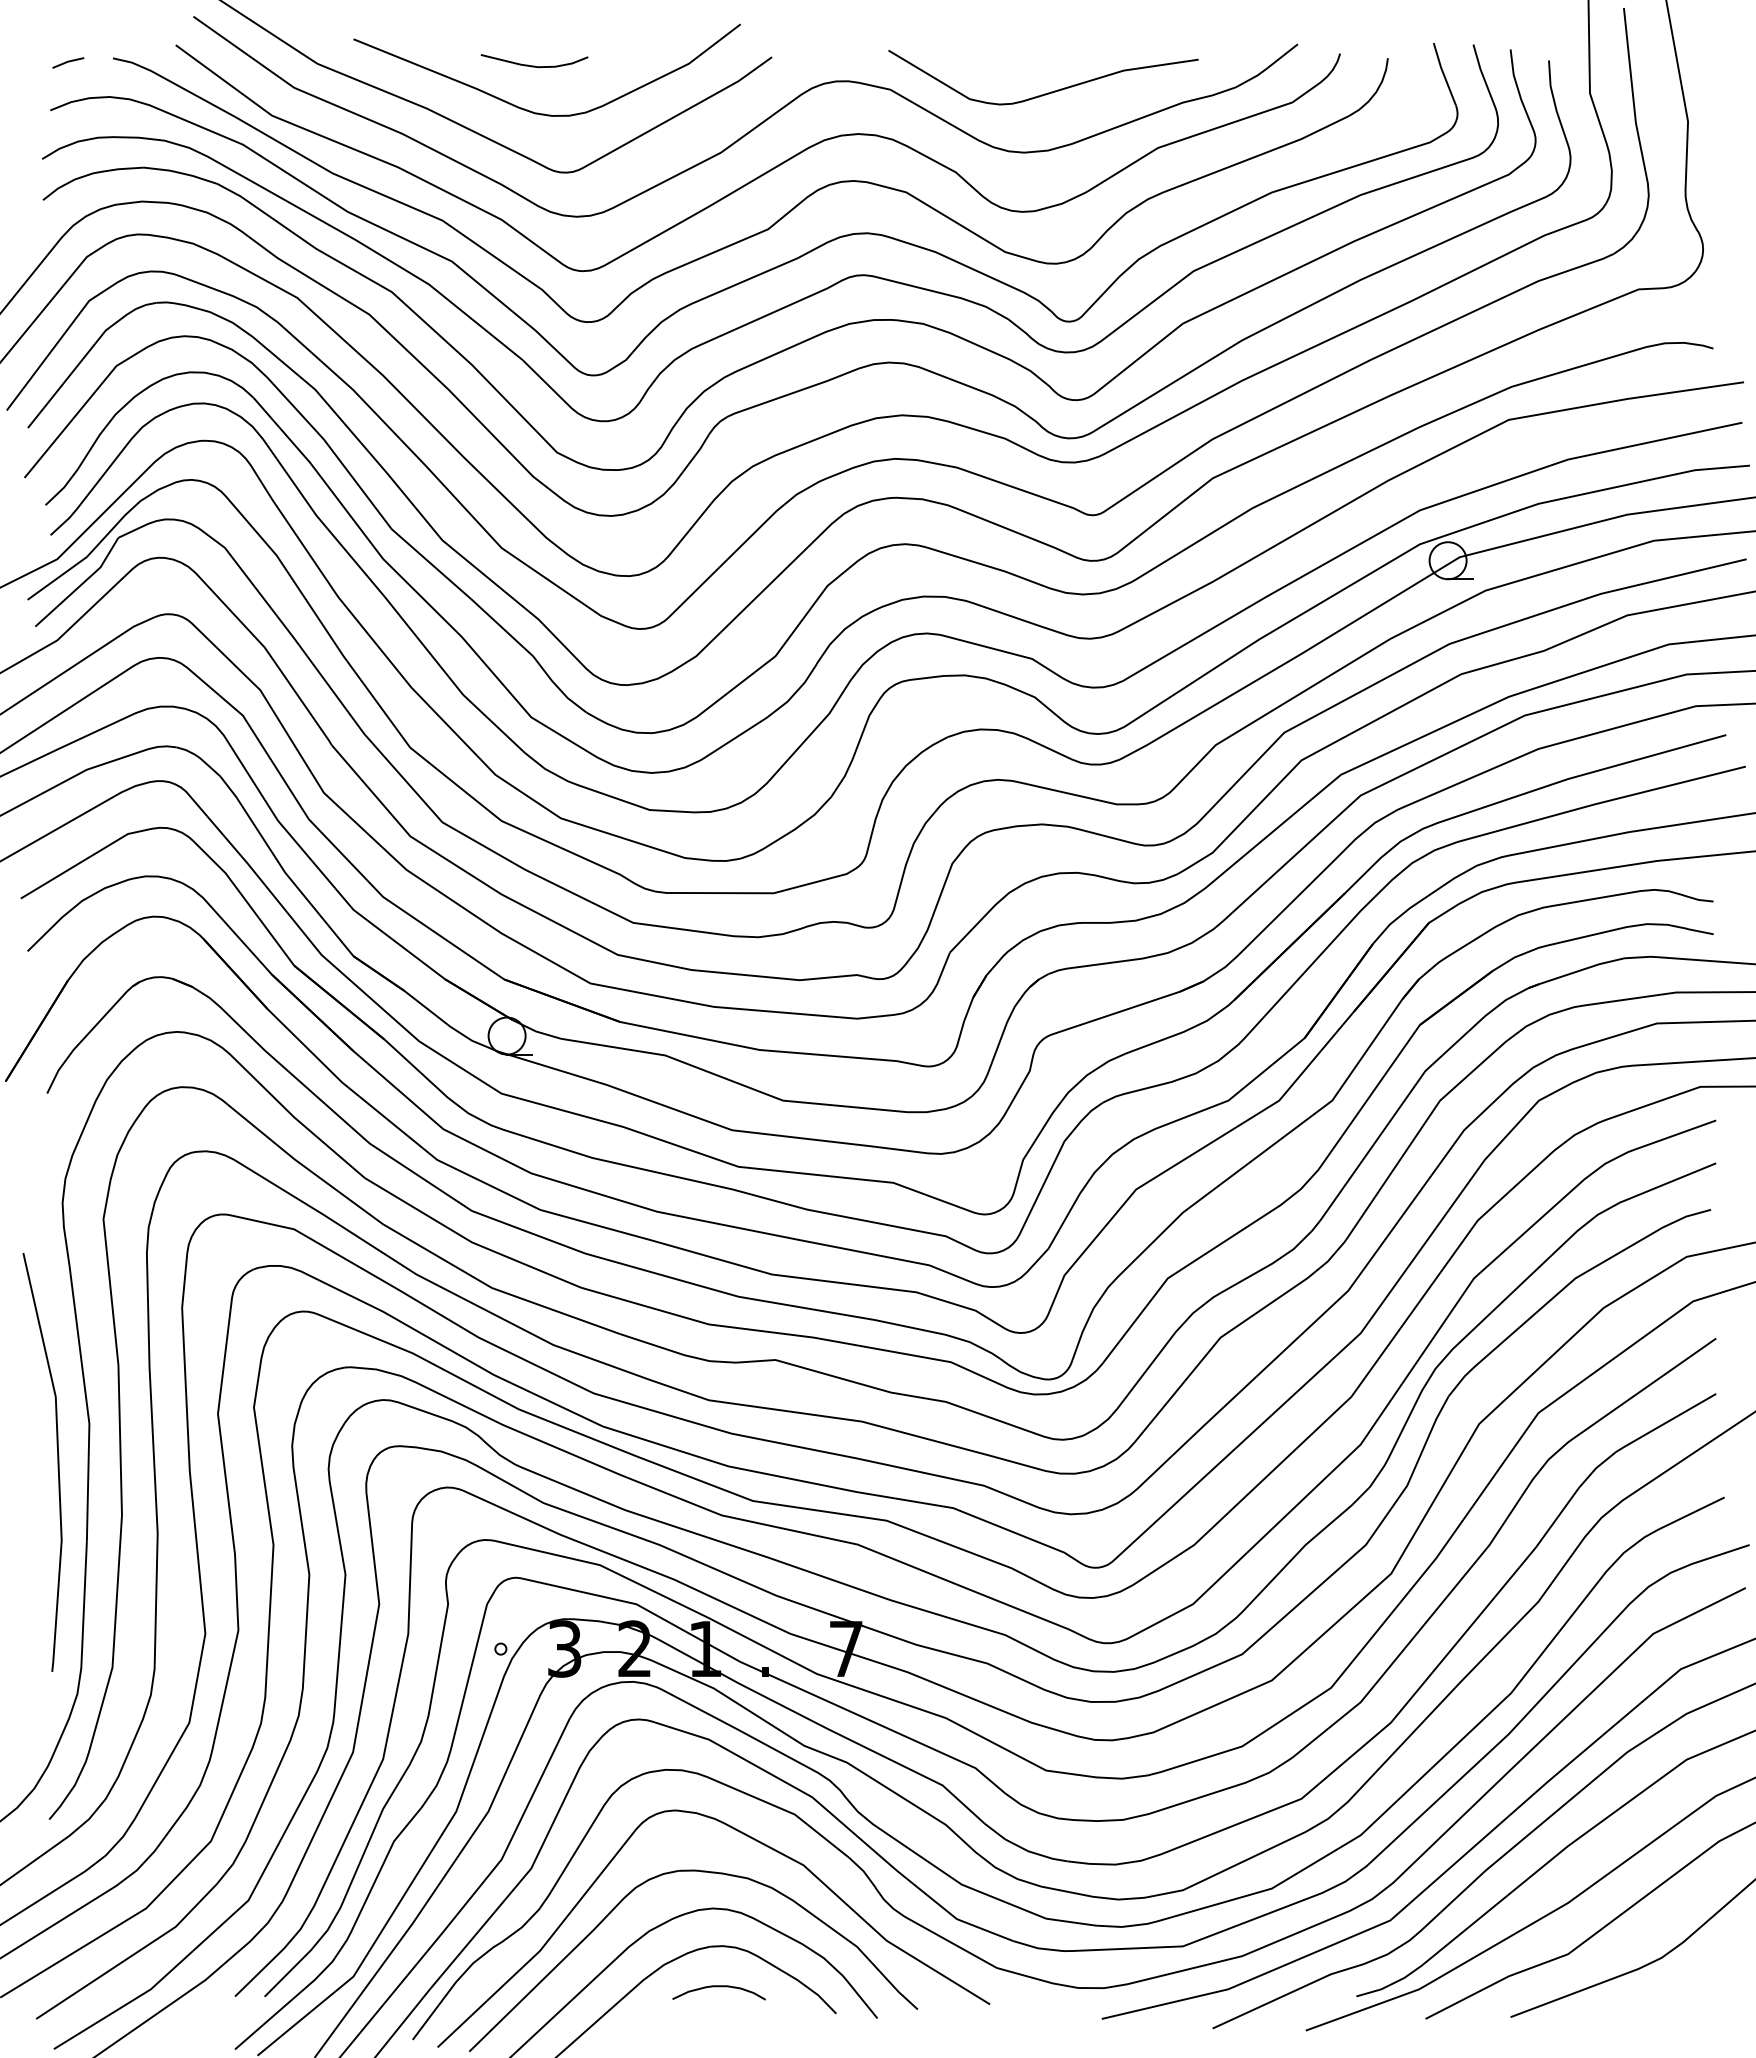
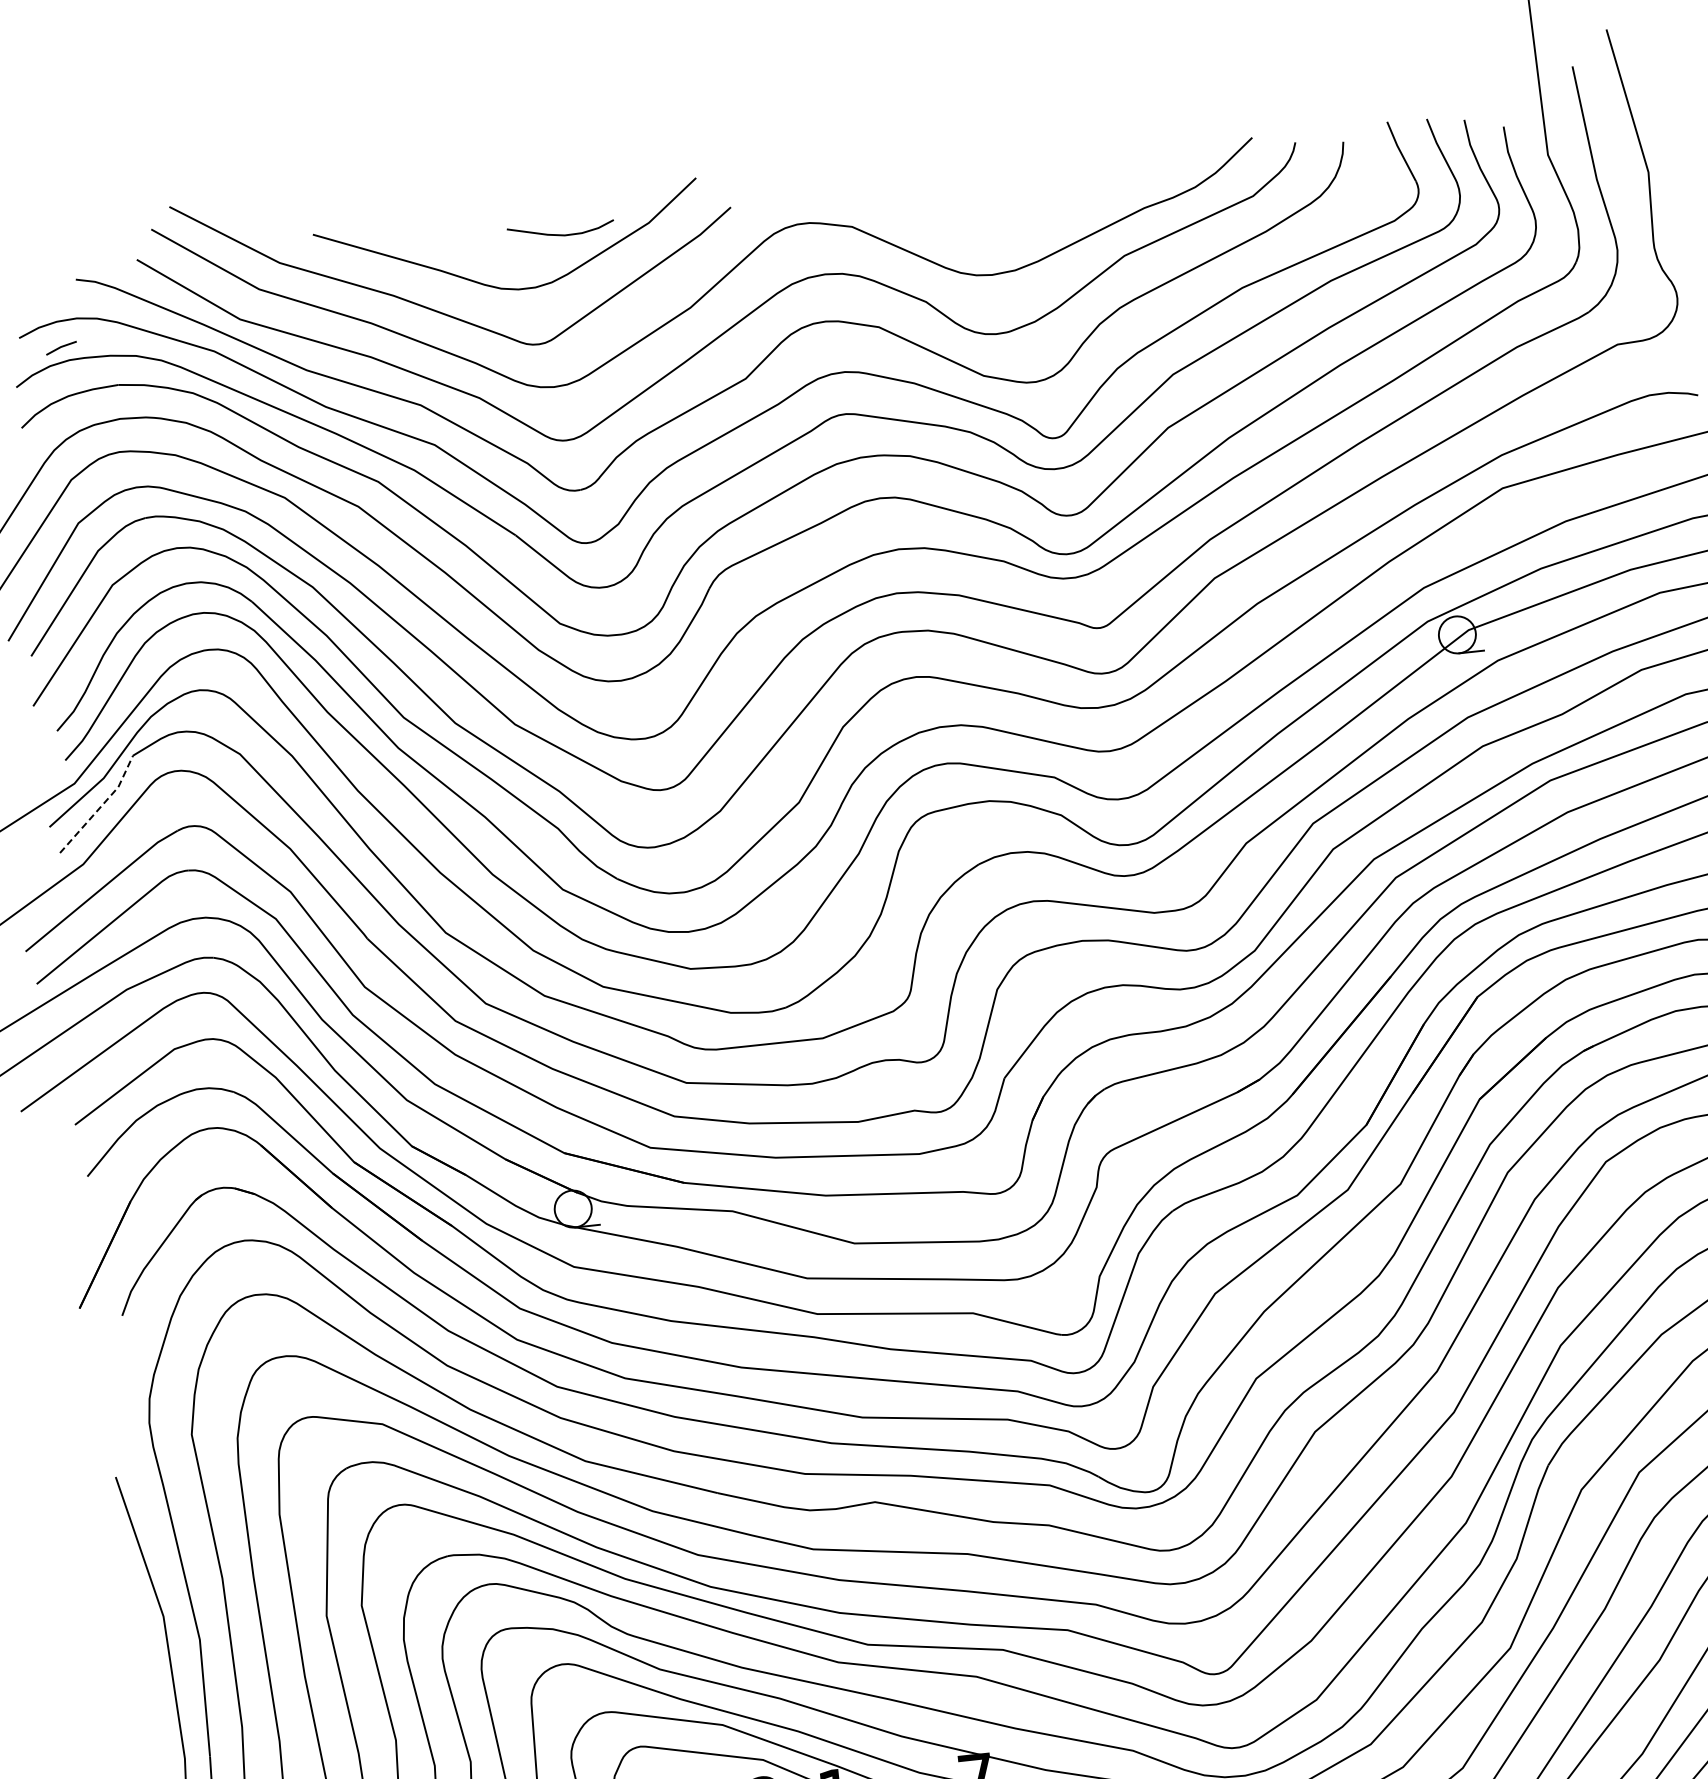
line: (68, 62) -> (61, 347), moved
curve: (534, 65) -> (561, 234), moved
curve: (1047, 92) -> (1008, 212), removed
line: (81, 584) -> (101, 806), solid -> dashed

